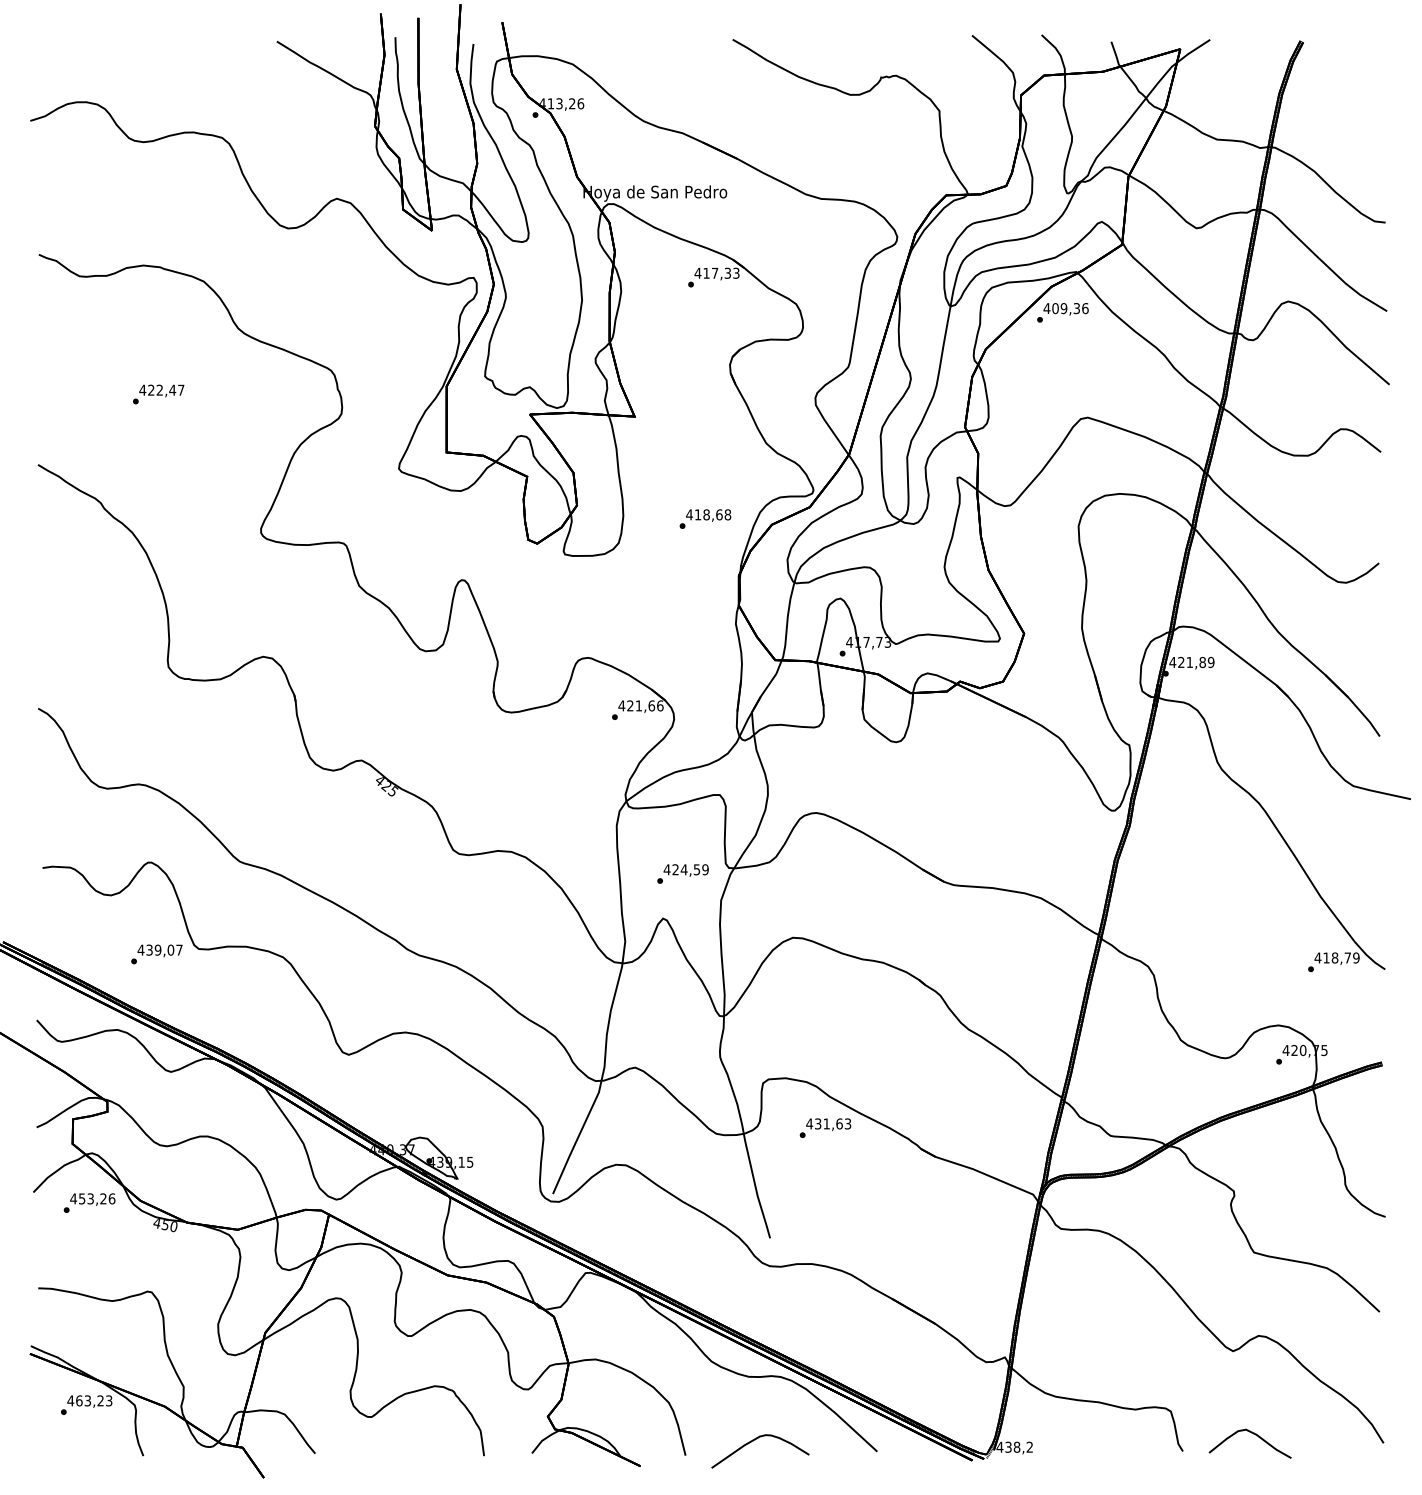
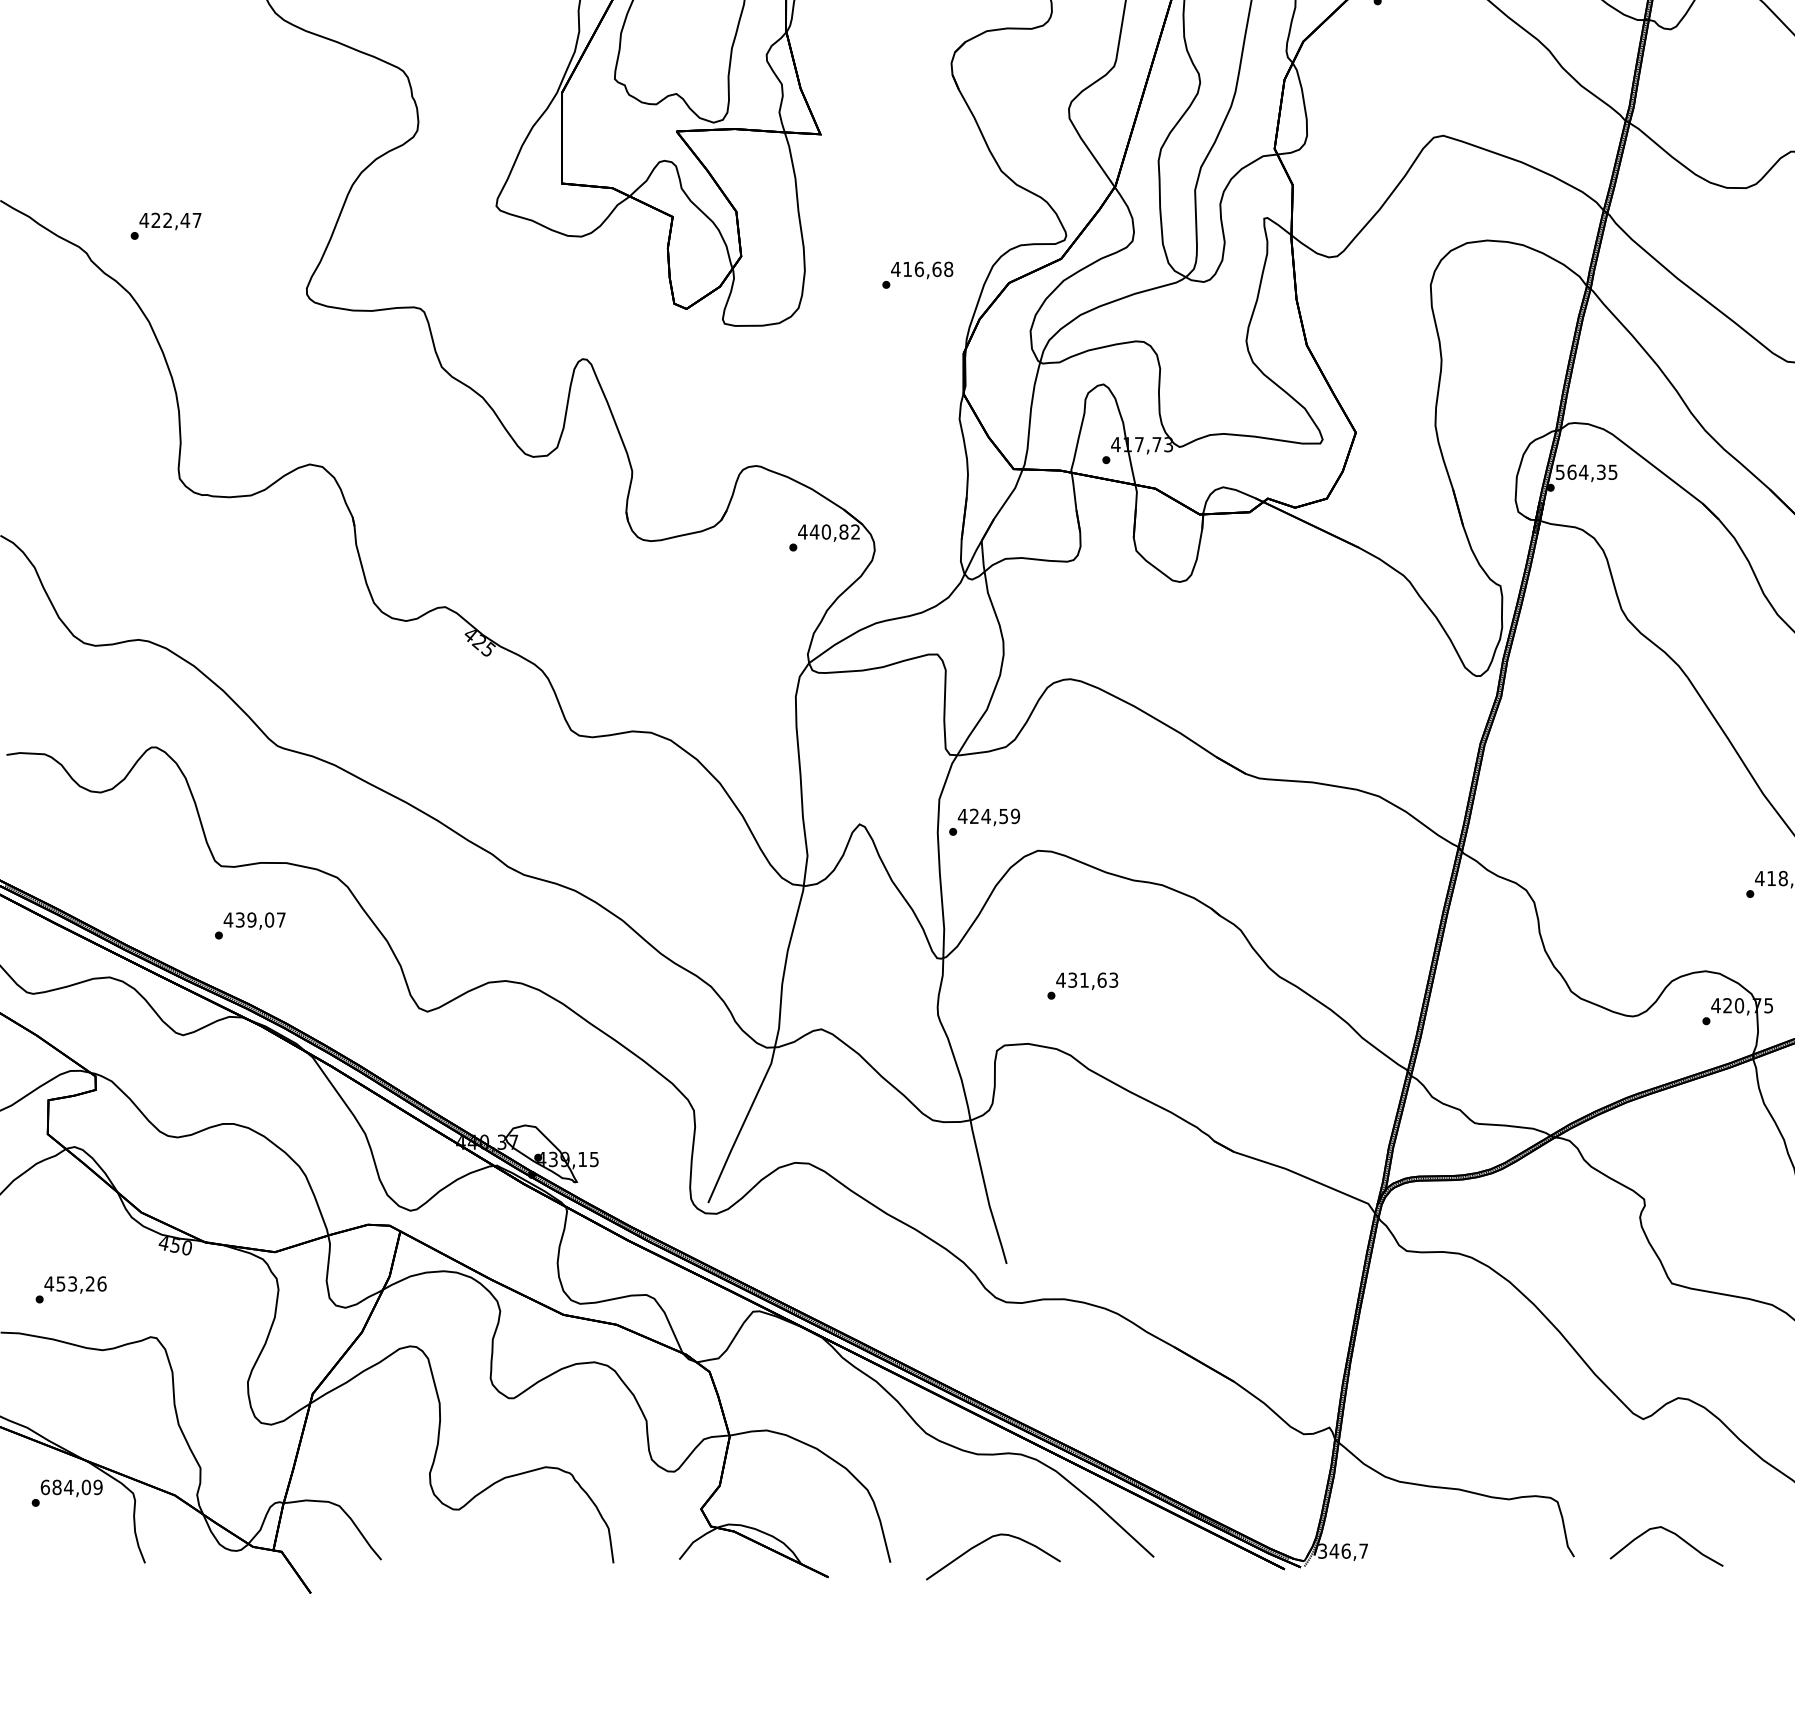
text: (158, 394) -> (165, 226), moved
text: (706, 514) -> (919, 268), 418,68 -> 416,68
text: (1191, 662) -> (1585, 472), 421,89 -> 564,35
text: (644, 705) -> (833, 531), 421,66 -> 440,82
text: (682, 873) -> (983, 821), moved
text: (156, 954) -> (249, 926), moved
text: (825, 1127) -> (1082, 985), moved
text: (89, 1202) -> (71, 1288), moved
text: (89, 1400) -> (71, 1486), 463,23 -> 684,09
text: (1014, 1446) -> (1342, 1550), 438,2 -> 346,7

